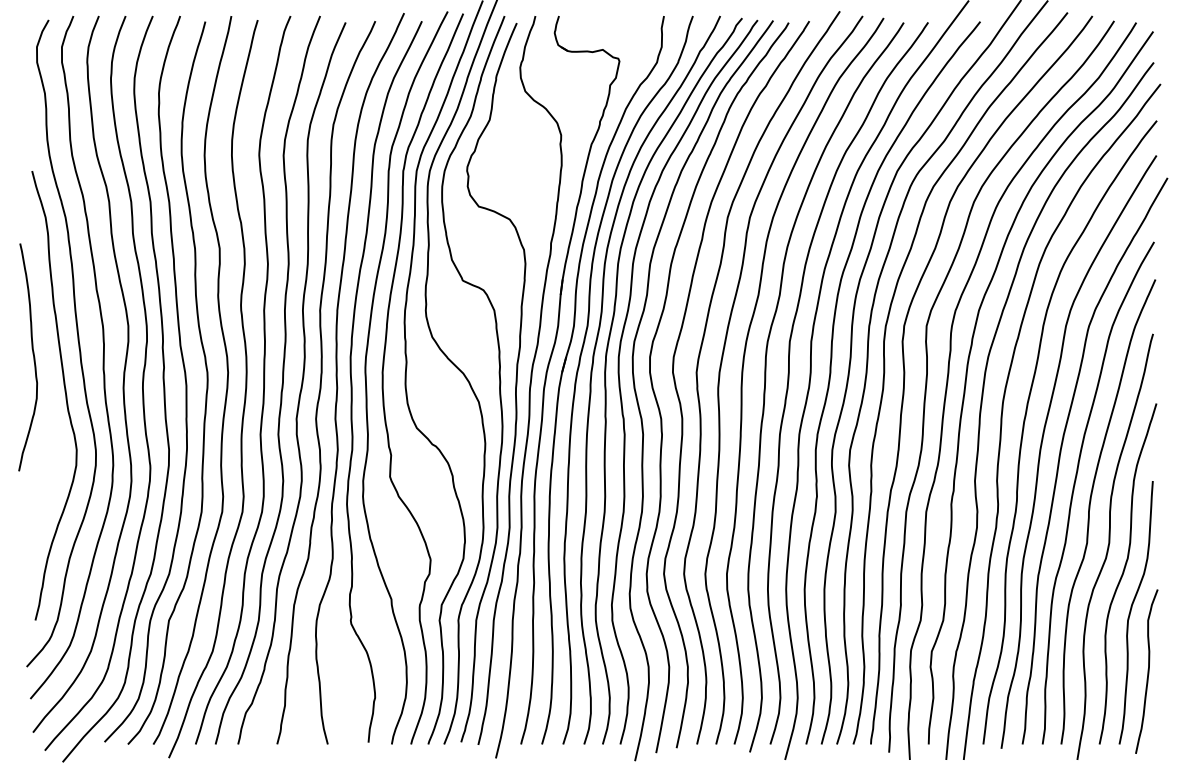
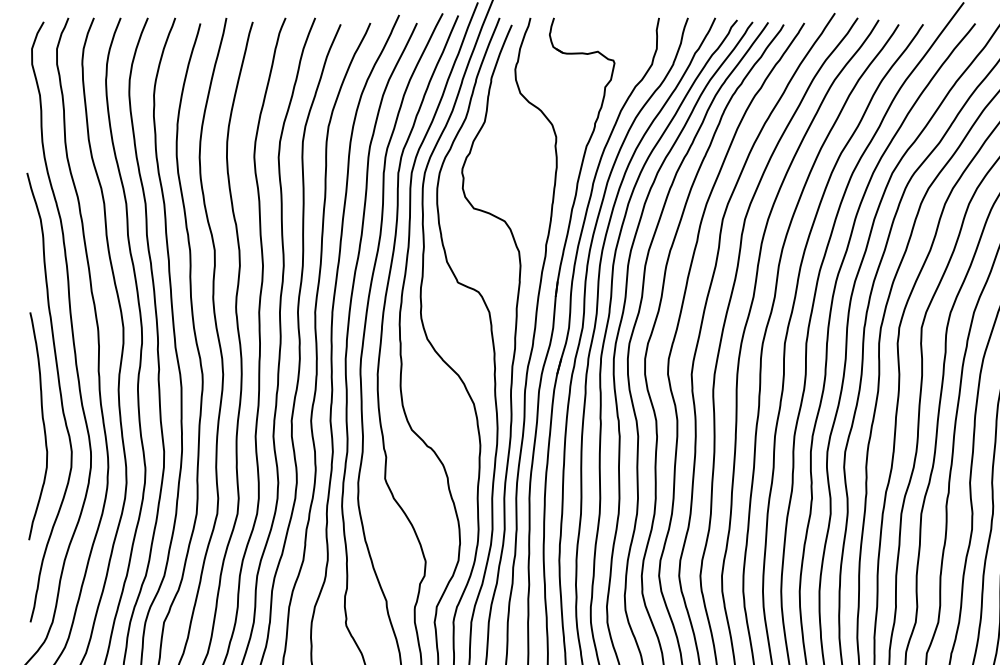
curve: (32, 354) -> (42, 423), moved

